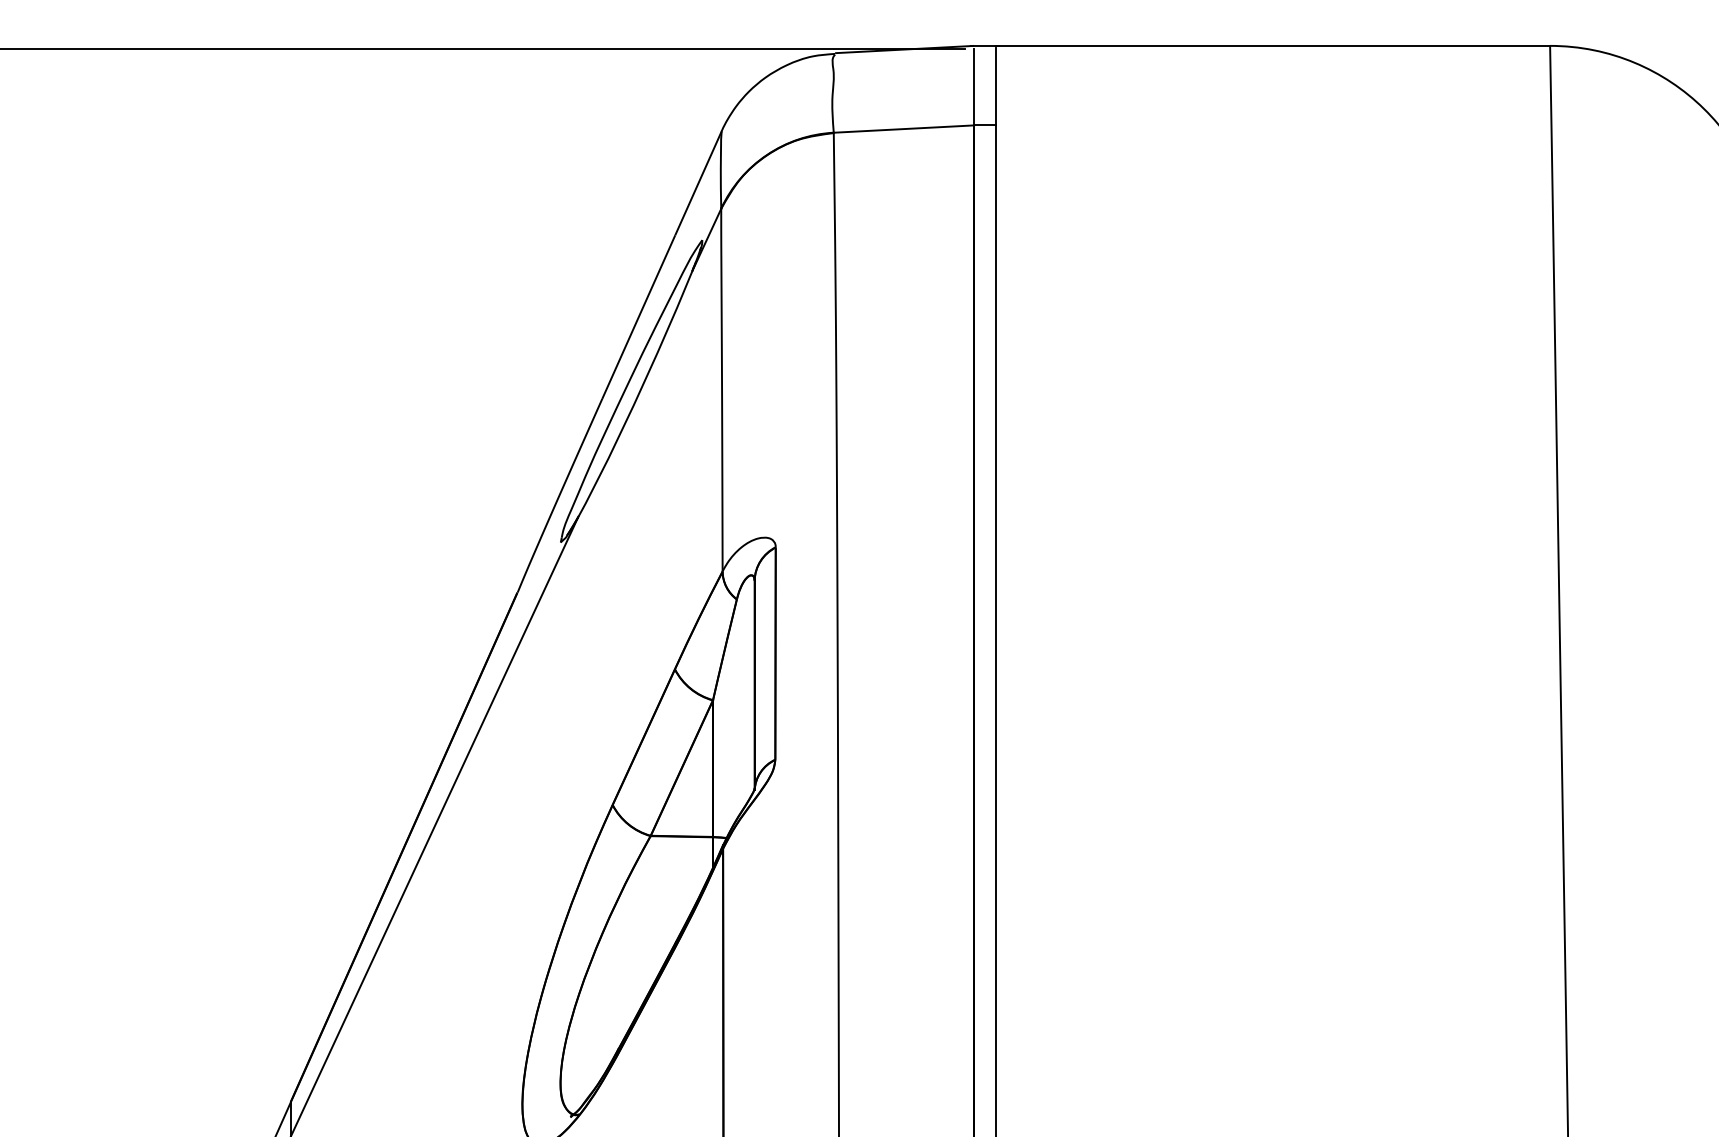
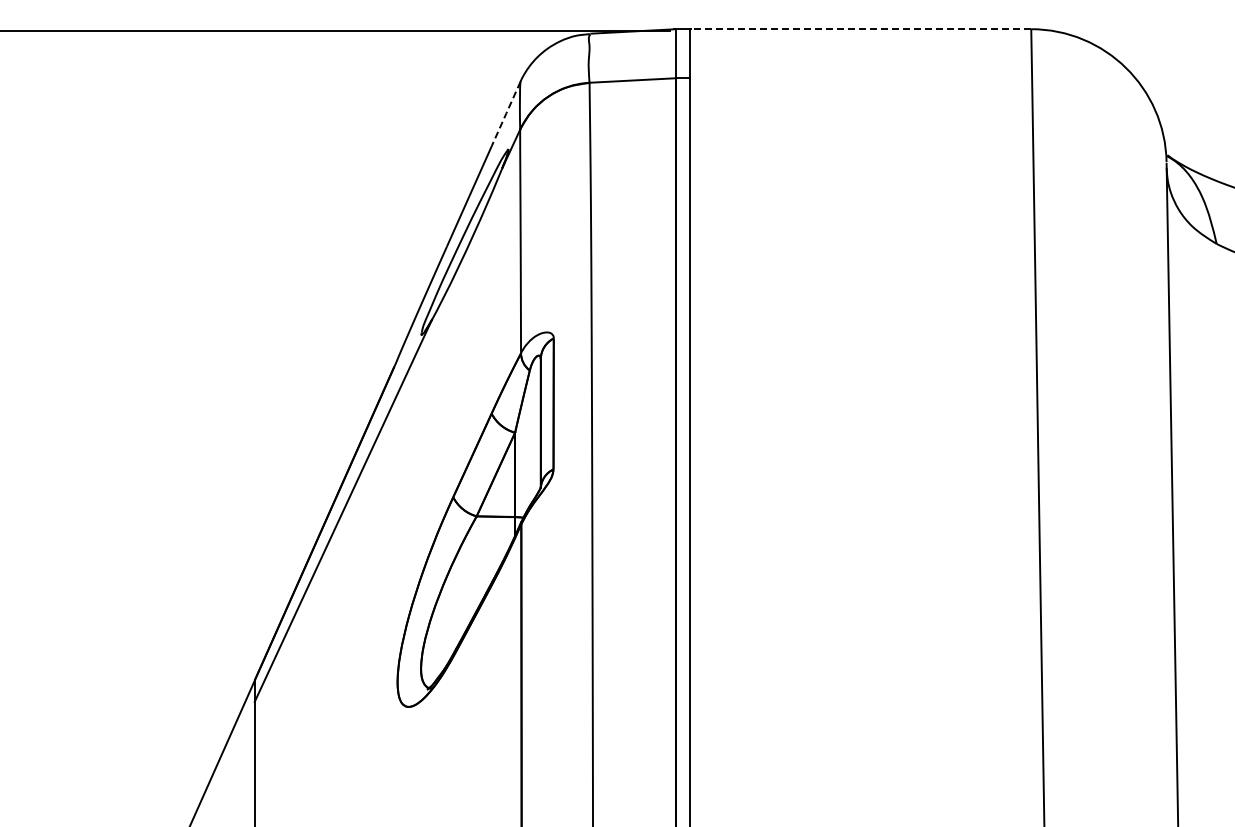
line: (1273, 46) -> (860, 29), solid -> dashed
line: (699, 182) -> (506, 113), solid -> dashed

